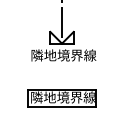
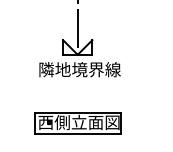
text: (62, 97) -> (78, 122), 隣地境界線 -> 西側立面図

